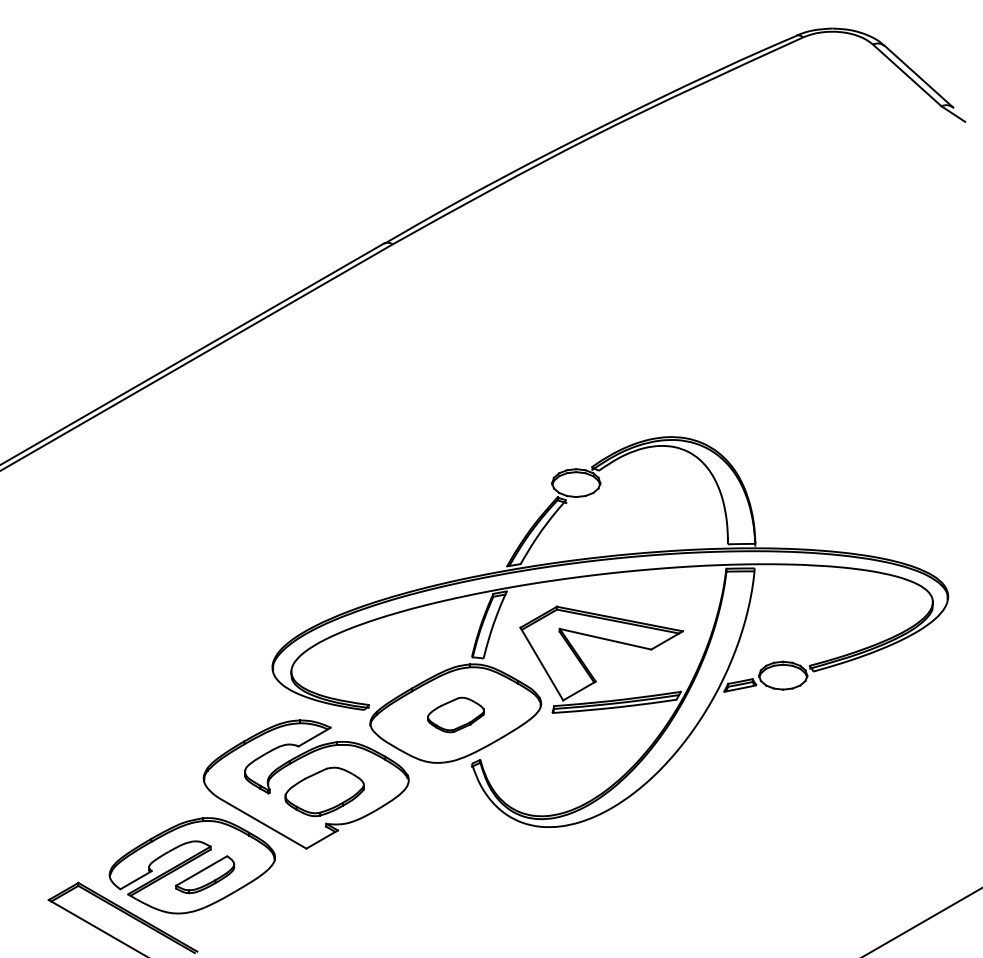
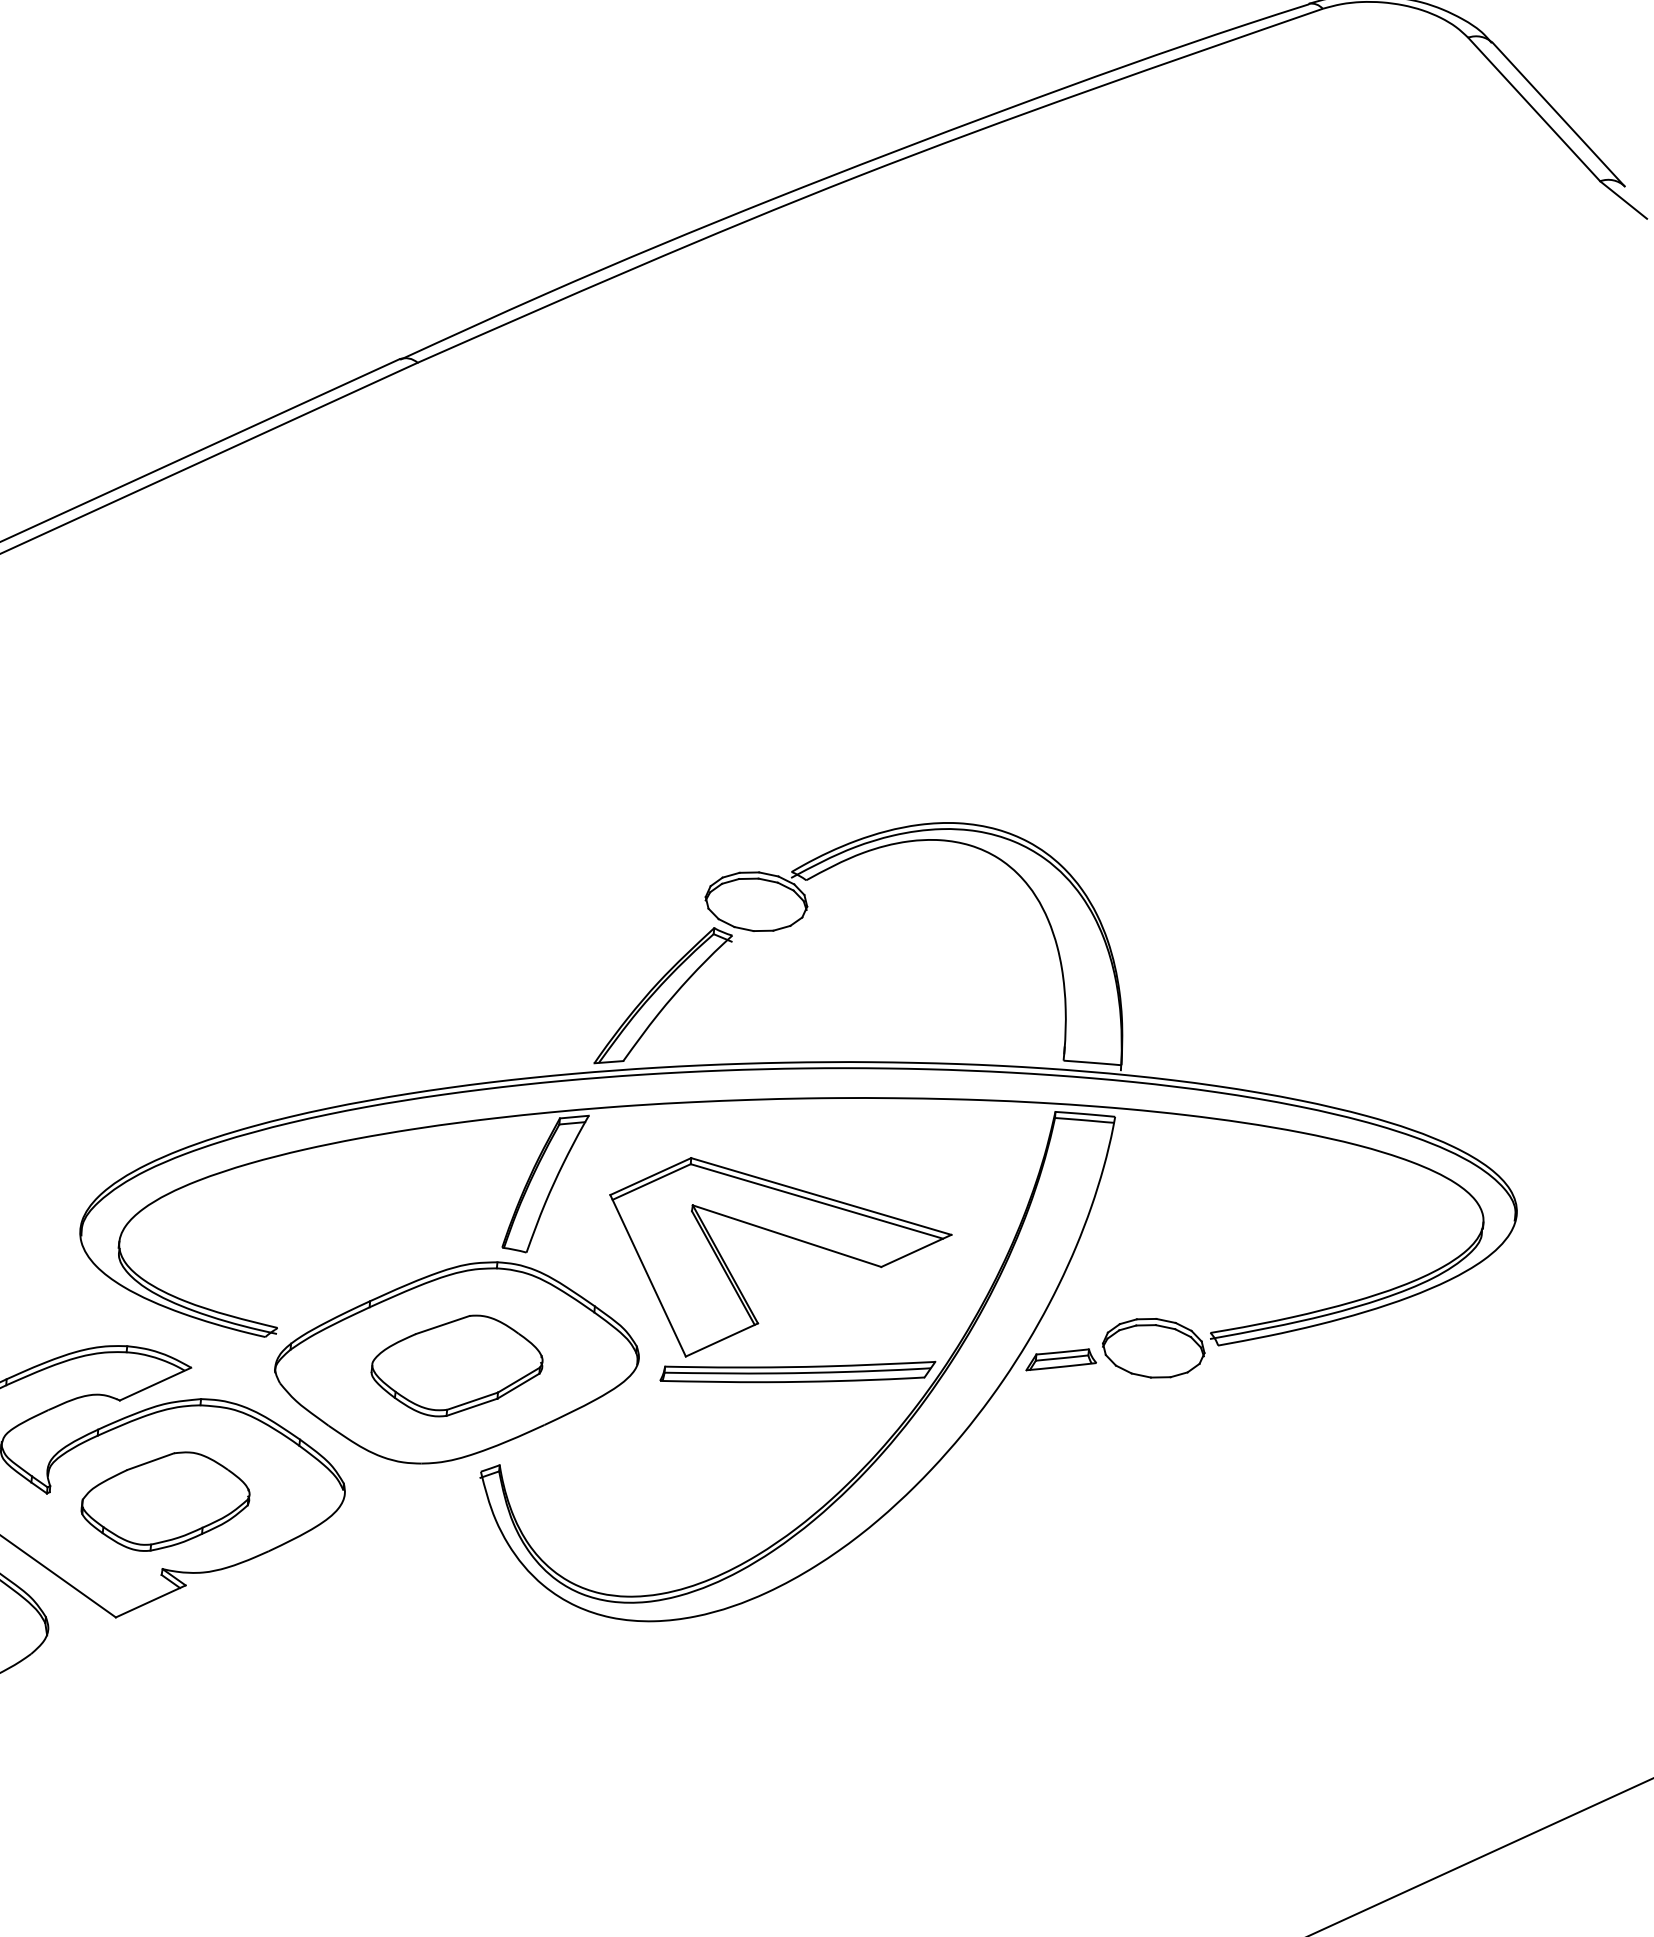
part: (455, 714) -> (456, 1364), size x1.43

